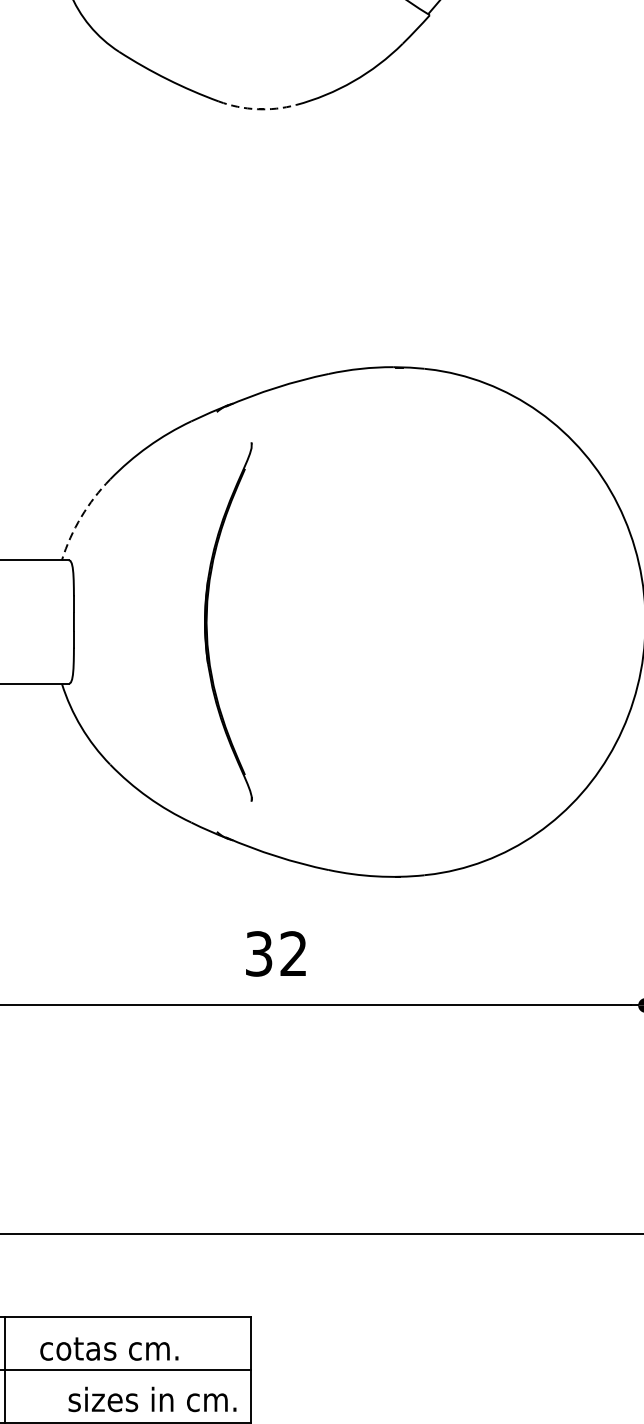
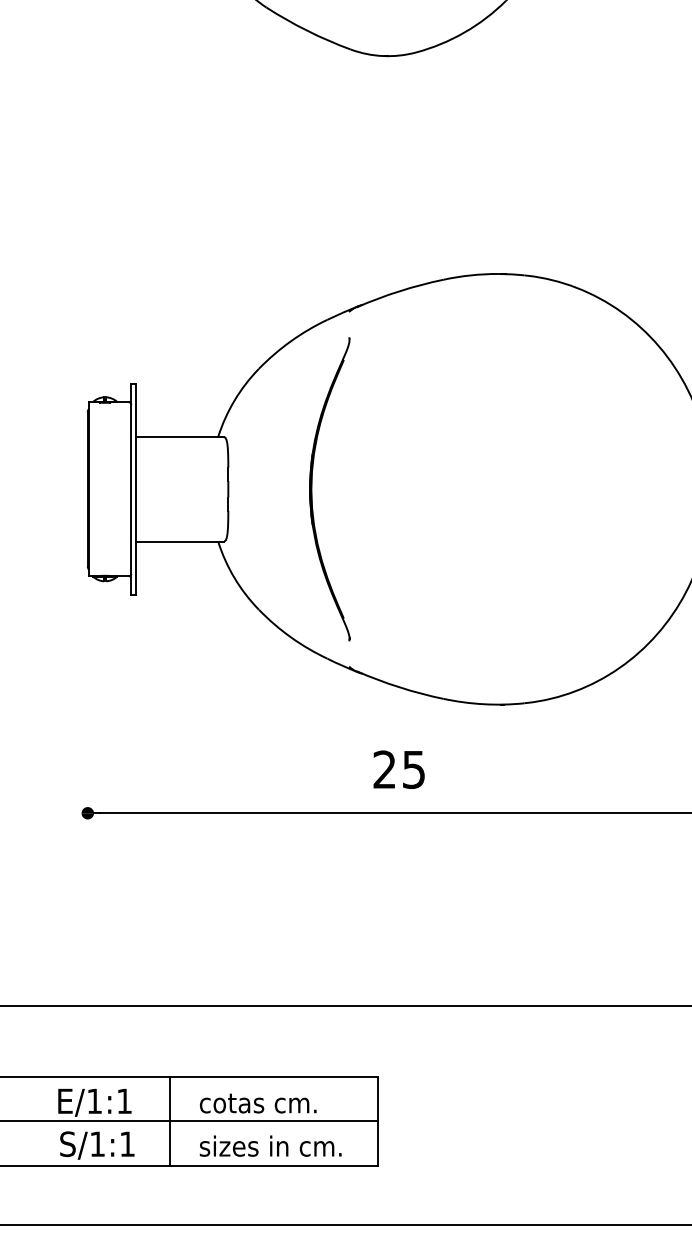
arc: (257, 109) -> (383, 56), dashed -> solid
arc: (81, 516) -> (234, 400), dashed -> solid
part: (207, 622) -> (312, 489), moved
text: (275, 953) -> (398, 769), 32 -> 25
text: (152, 1398) -> (270, 1145), moved

